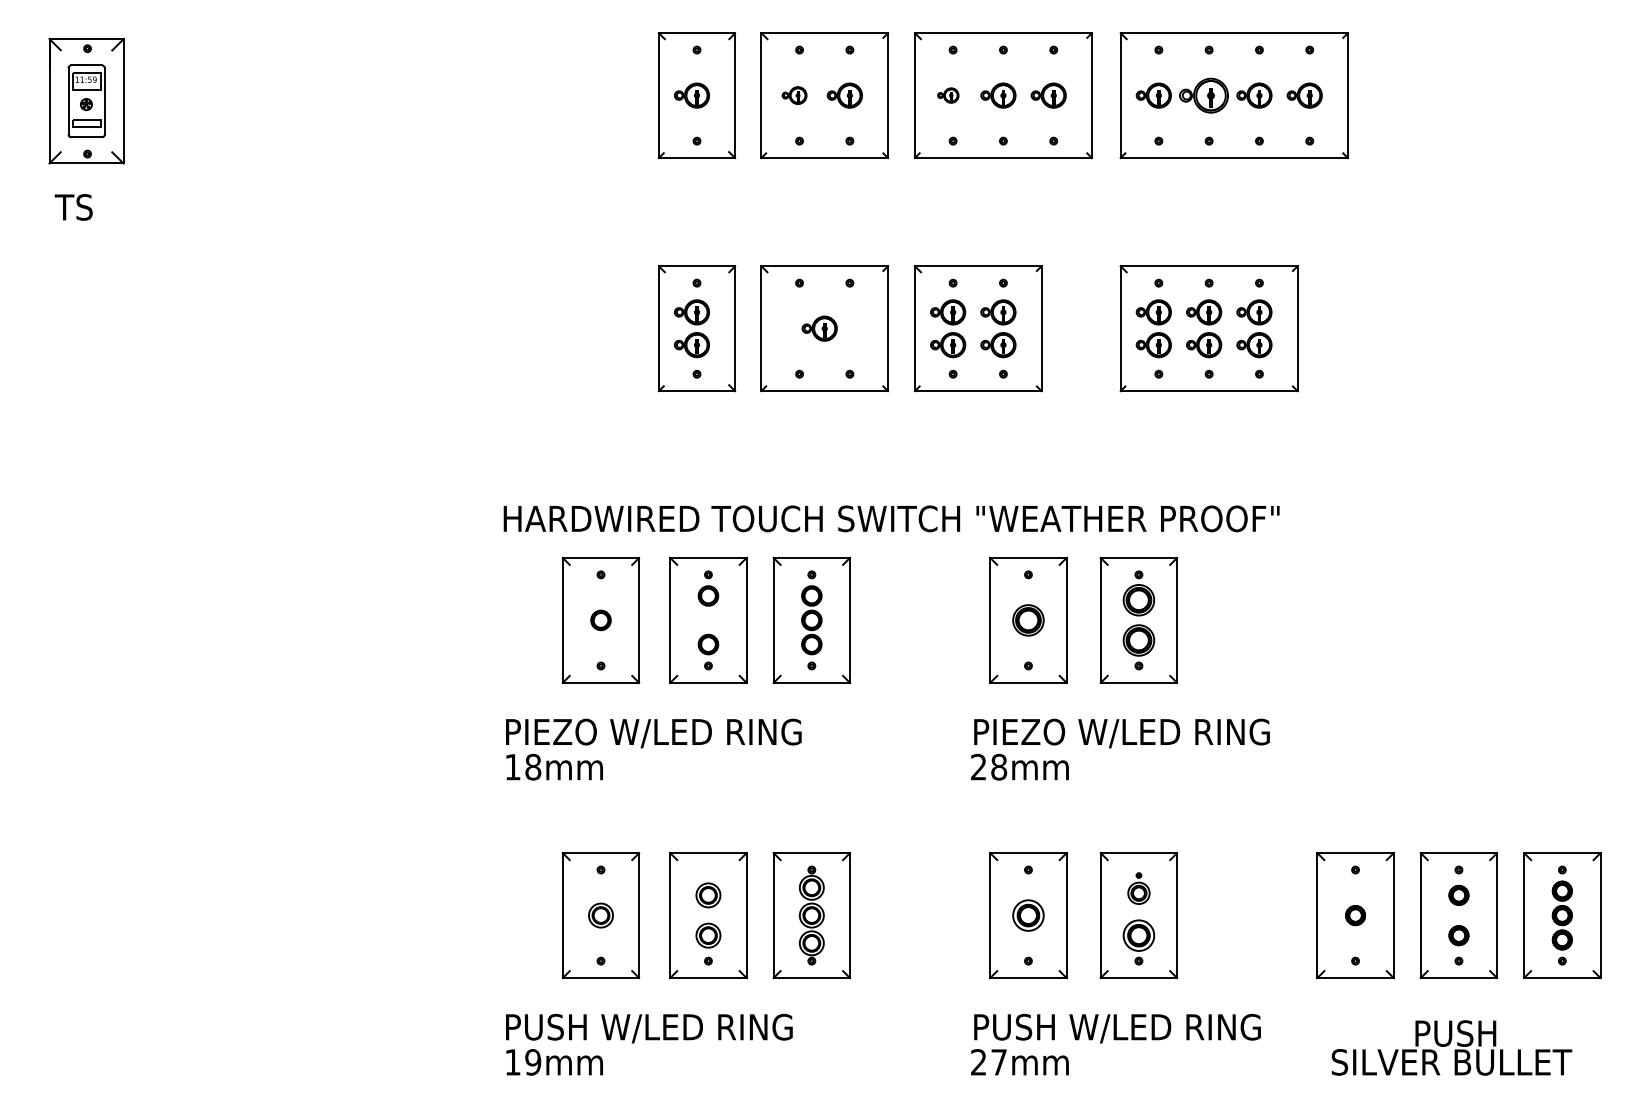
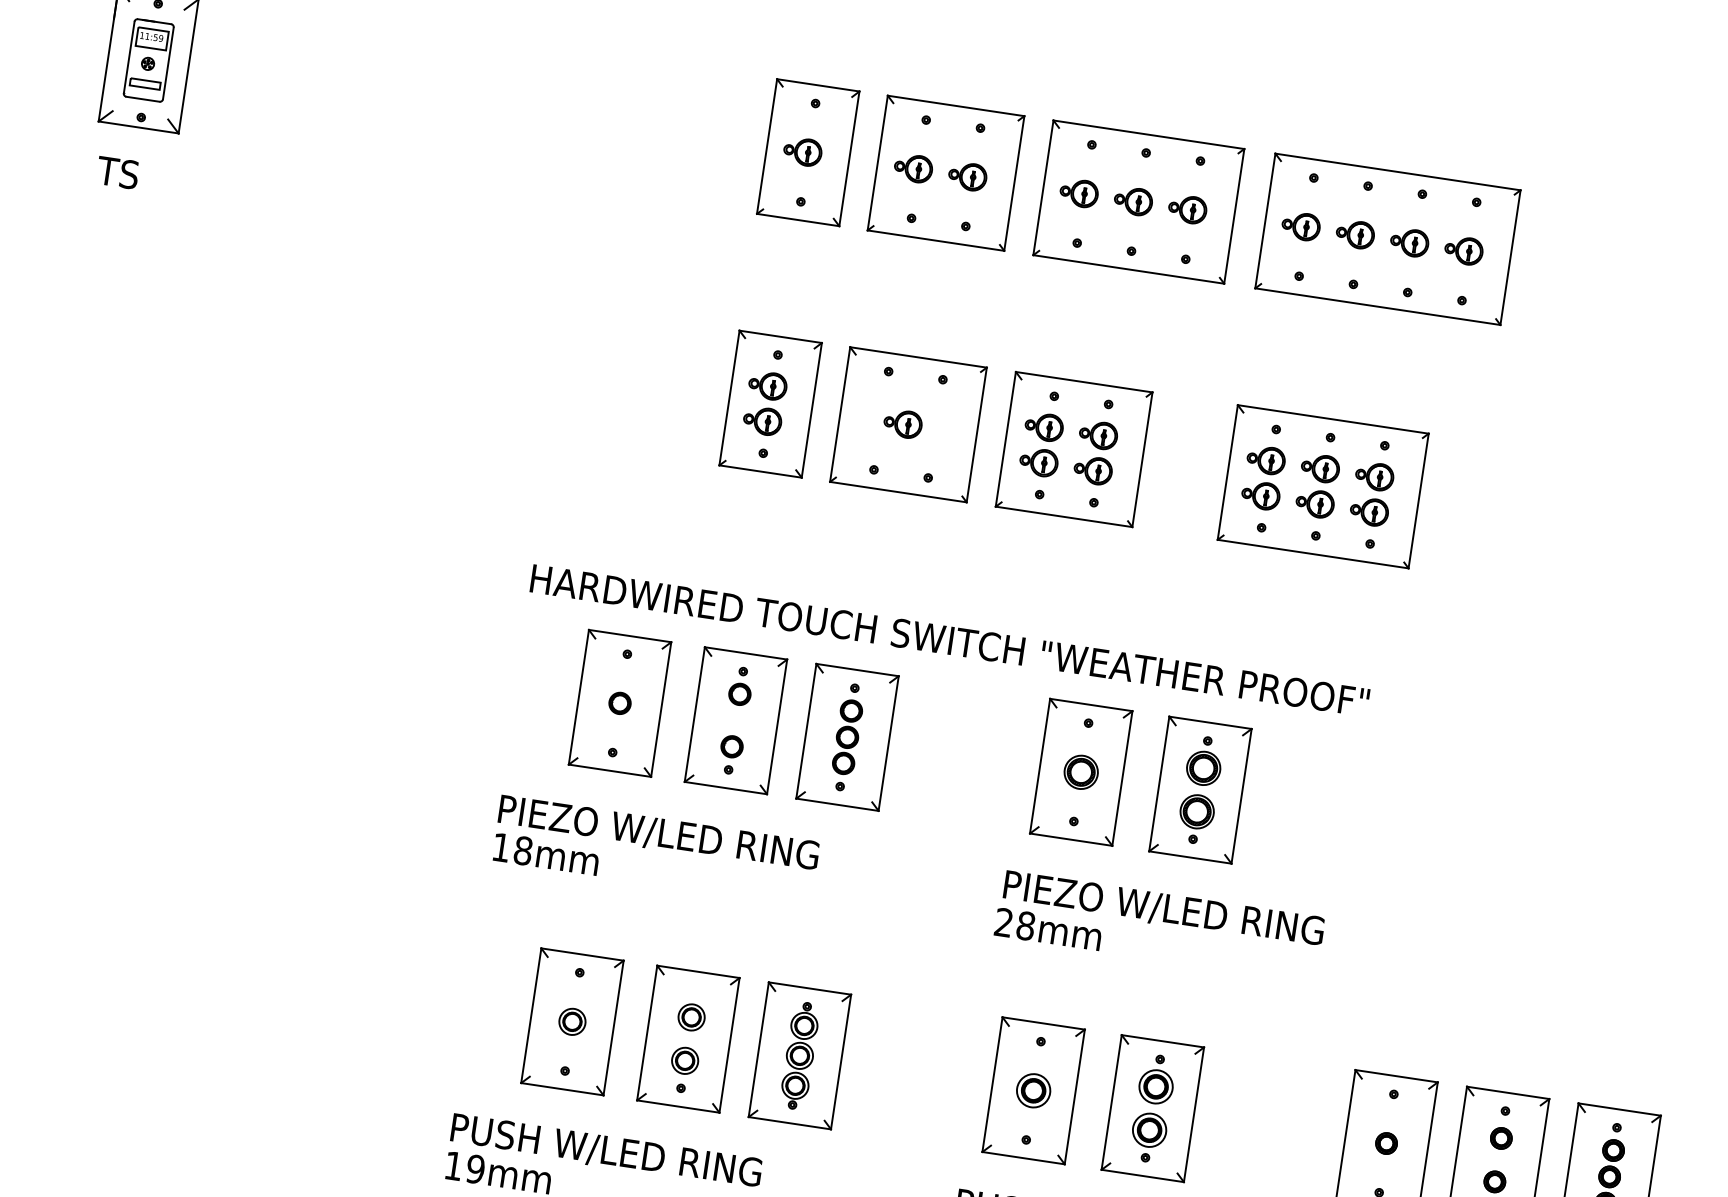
part: (794, 95) -> (913, 168), size x1.43
part: (948, 95) -> (1079, 193), size x1.67
part: (1204, 95) -> (1355, 234), size x0.71
part: (1138, 888) -> (1156, 1079), size x1.43

